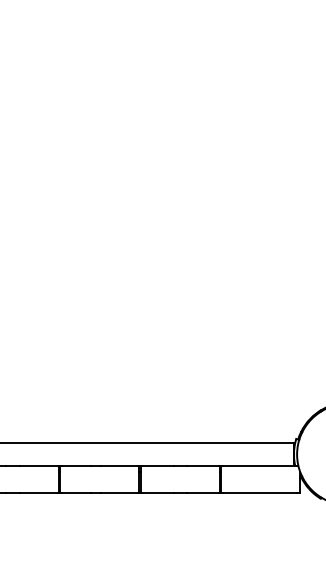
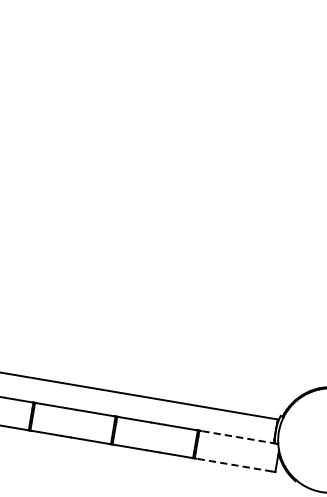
line: (259, 466) -> (238, 437), solid -> dashed
line: (259, 493) -> (233, 465), solid -> dashed

